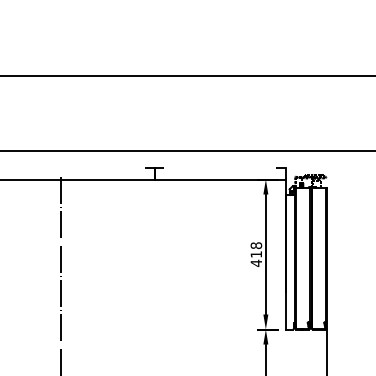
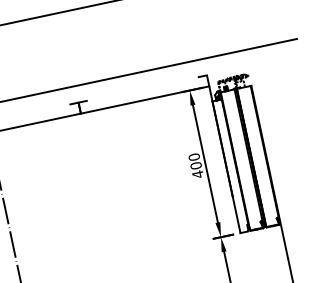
text: (256, 249) -> (195, 160), 418 -> 400

